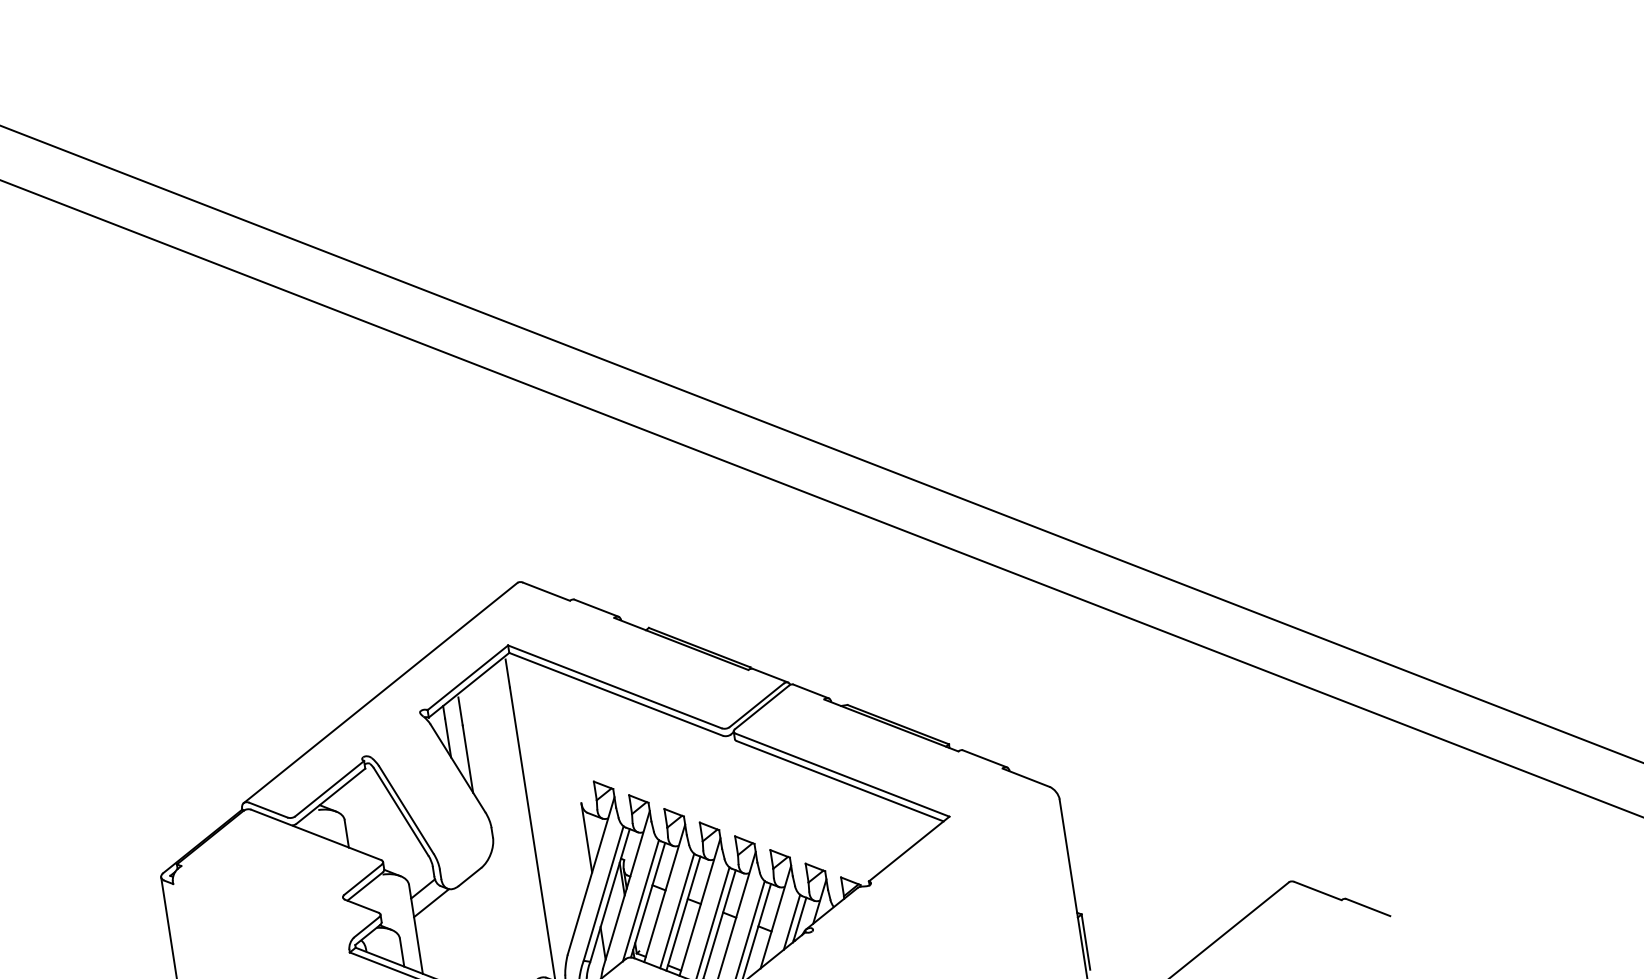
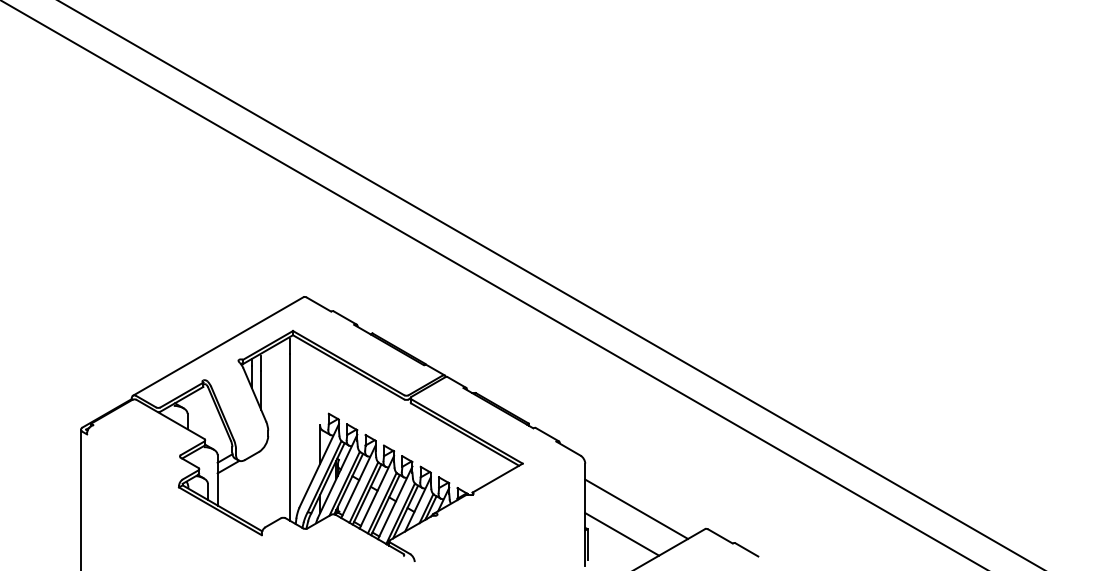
line: (1162, 864) -> (636, 508), added
line: (1144, 914) -> (622, 534), added

